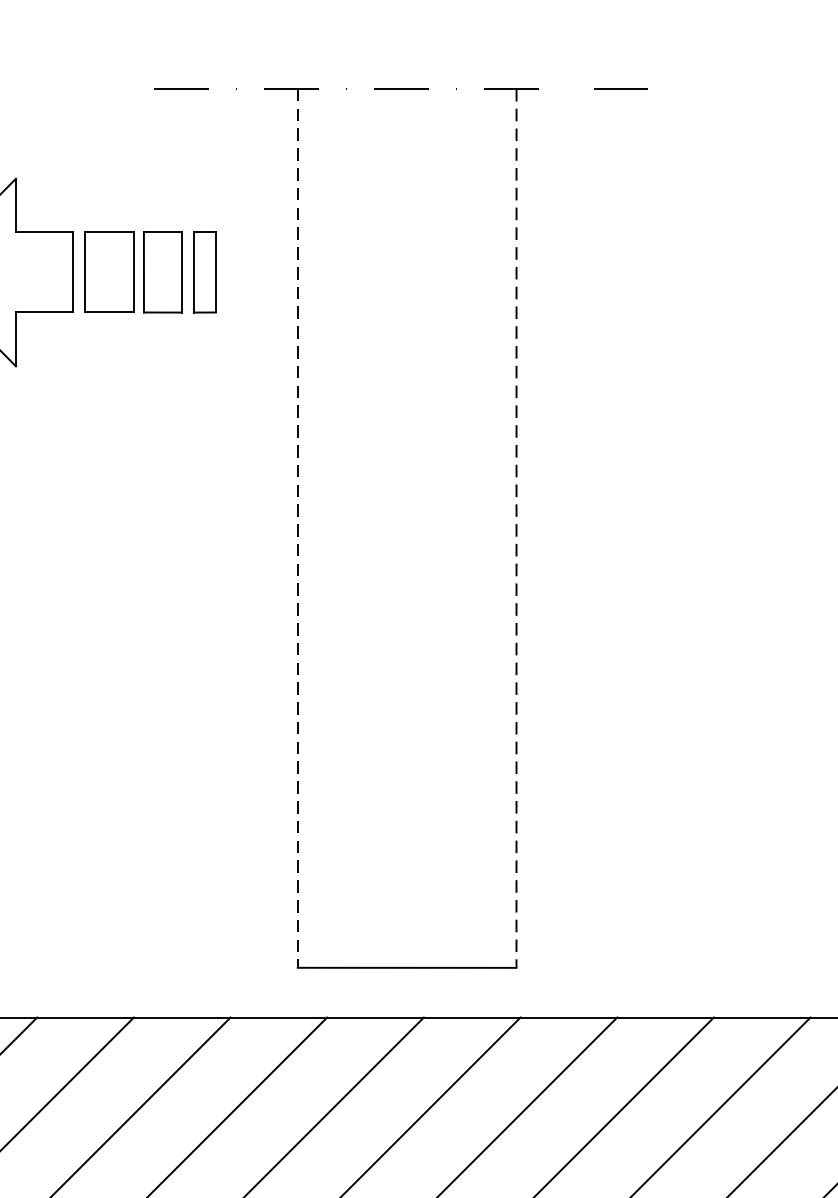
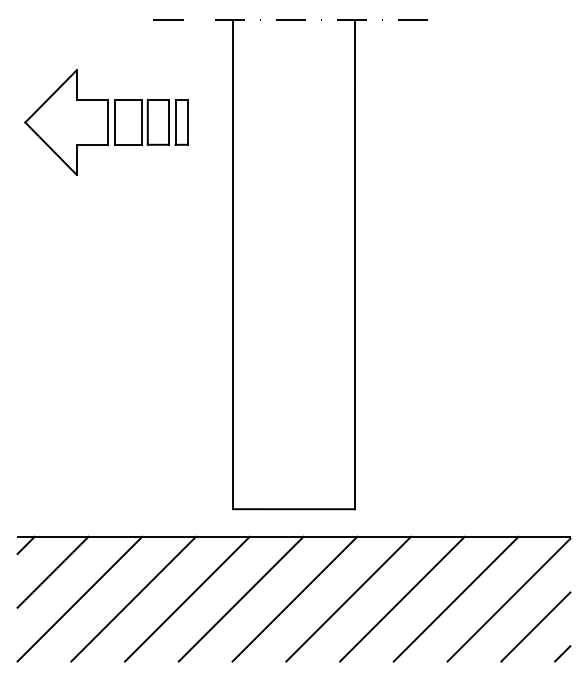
line: (298, 529) -> (233, 265), dashed -> solid
line: (515, 529) -> (354, 265), dashed -> solid

